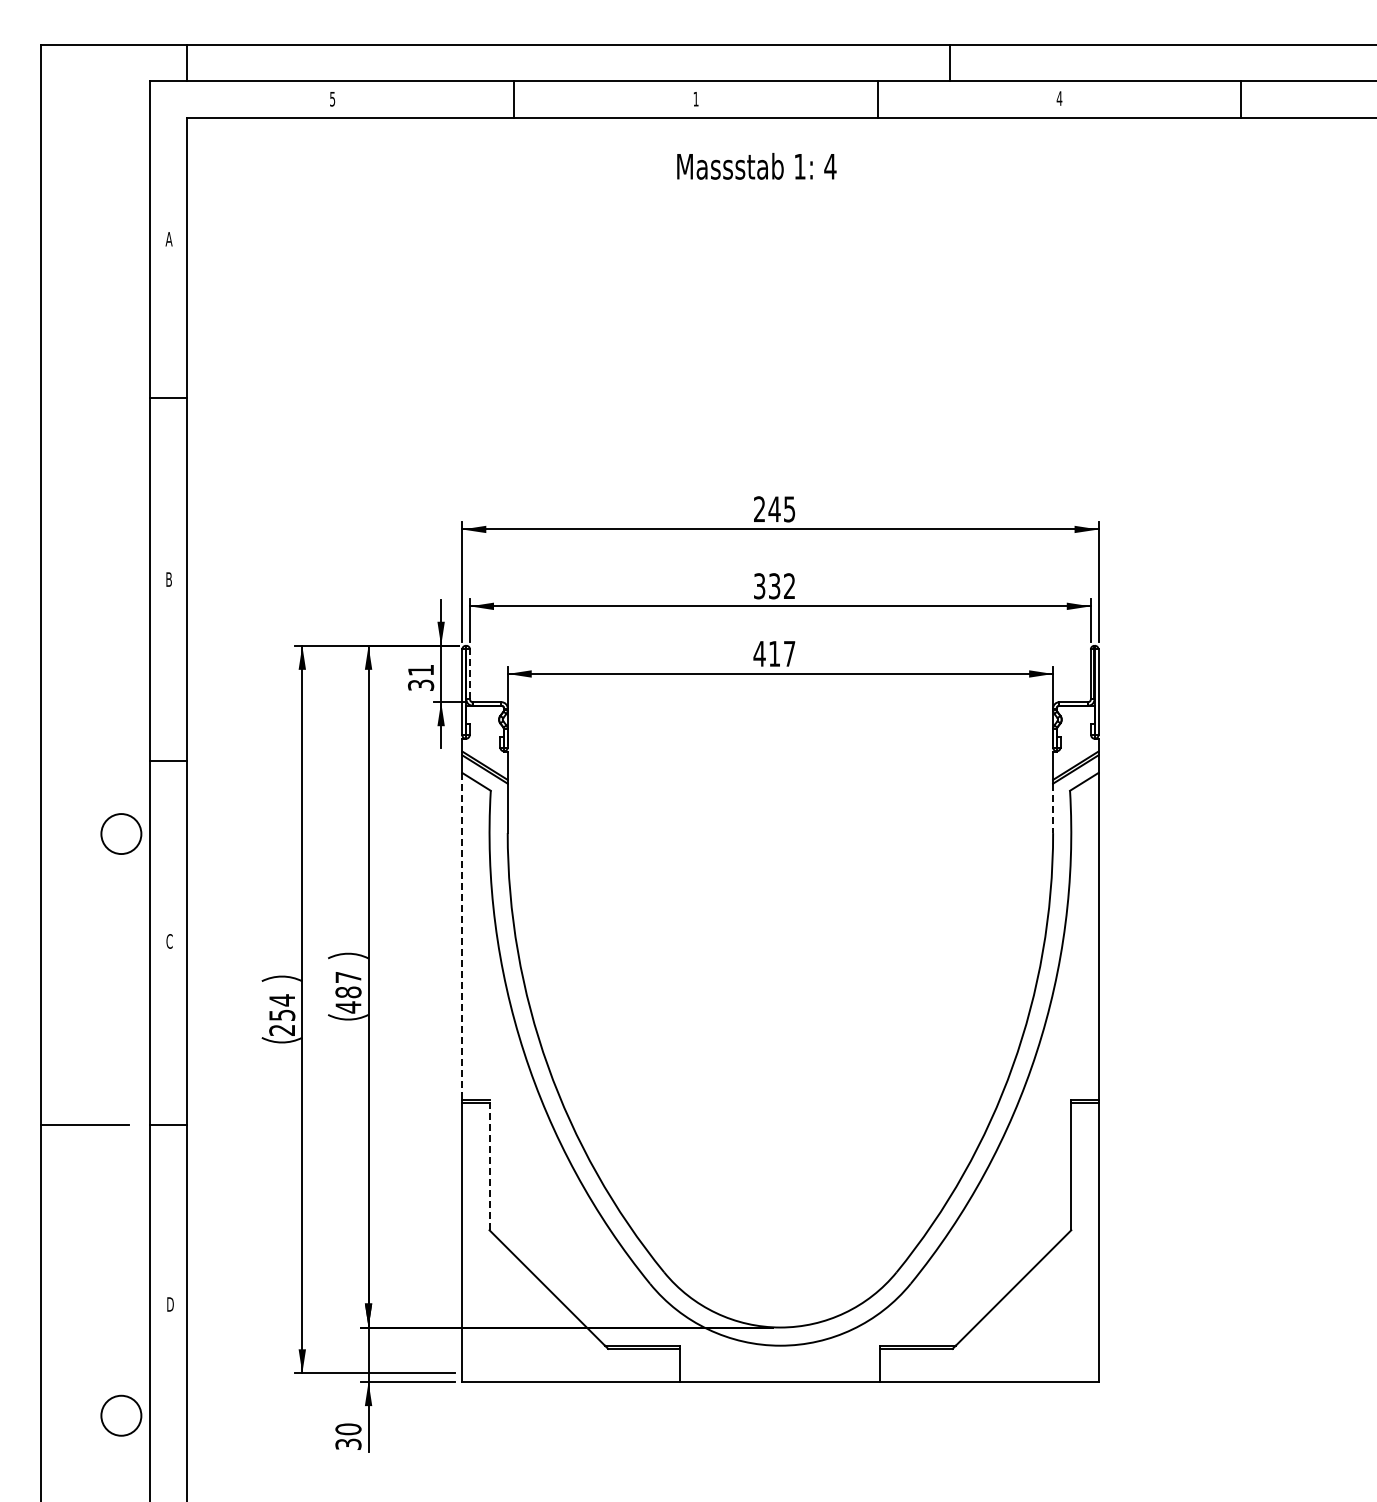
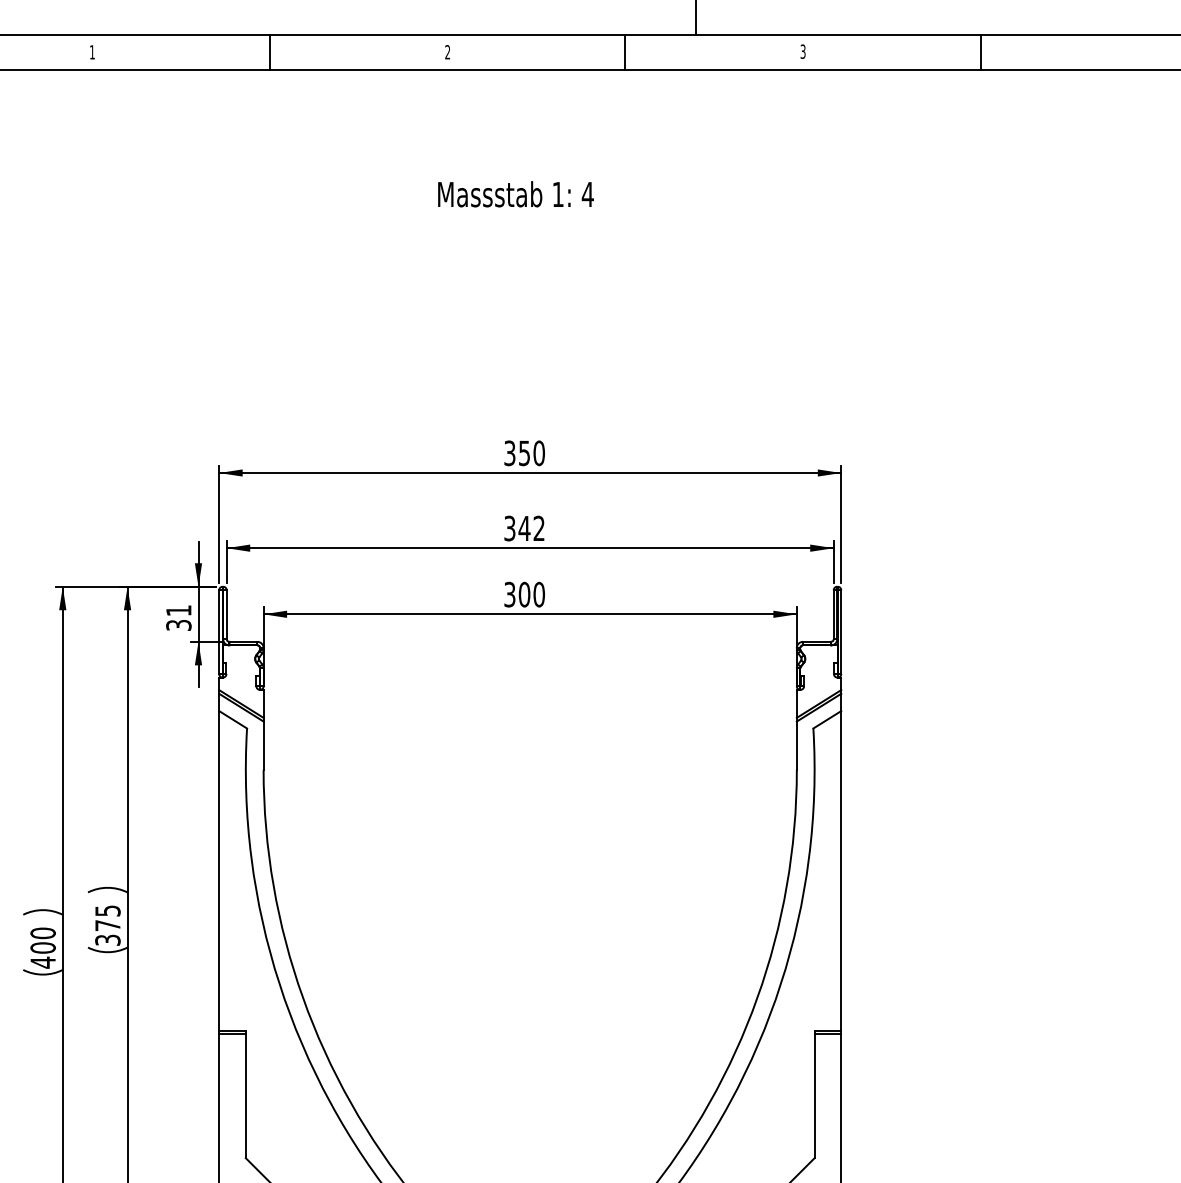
text: (695, 98) -> (447, 51), 1 -> 2
text: (1059, 98) -> (803, 51), 4 -> 3
text: (332, 99) -> (92, 52), 5 -> 1
text: (756, 166) -> (515, 194), moved
text: (774, 509) -> (524, 453), 245 -> 350
text: (774, 586) -> (524, 528), 332 -> 342
text: (774, 653) -> (524, 594), 417 -> 300
line: (470, 674) -> (227, 614), dashed -> solid
line: (1053, 808) -> (797, 745), dashed -> solid
line: (462, 936) -> (219, 870), dashed -> solid
text: (348, 992) -> (107, 925), 487 -> 375
text: (282, 1015) -> (43, 948), 254 -> 400
line: (489, 1165) -> (245, 1094), dashed -> solid

